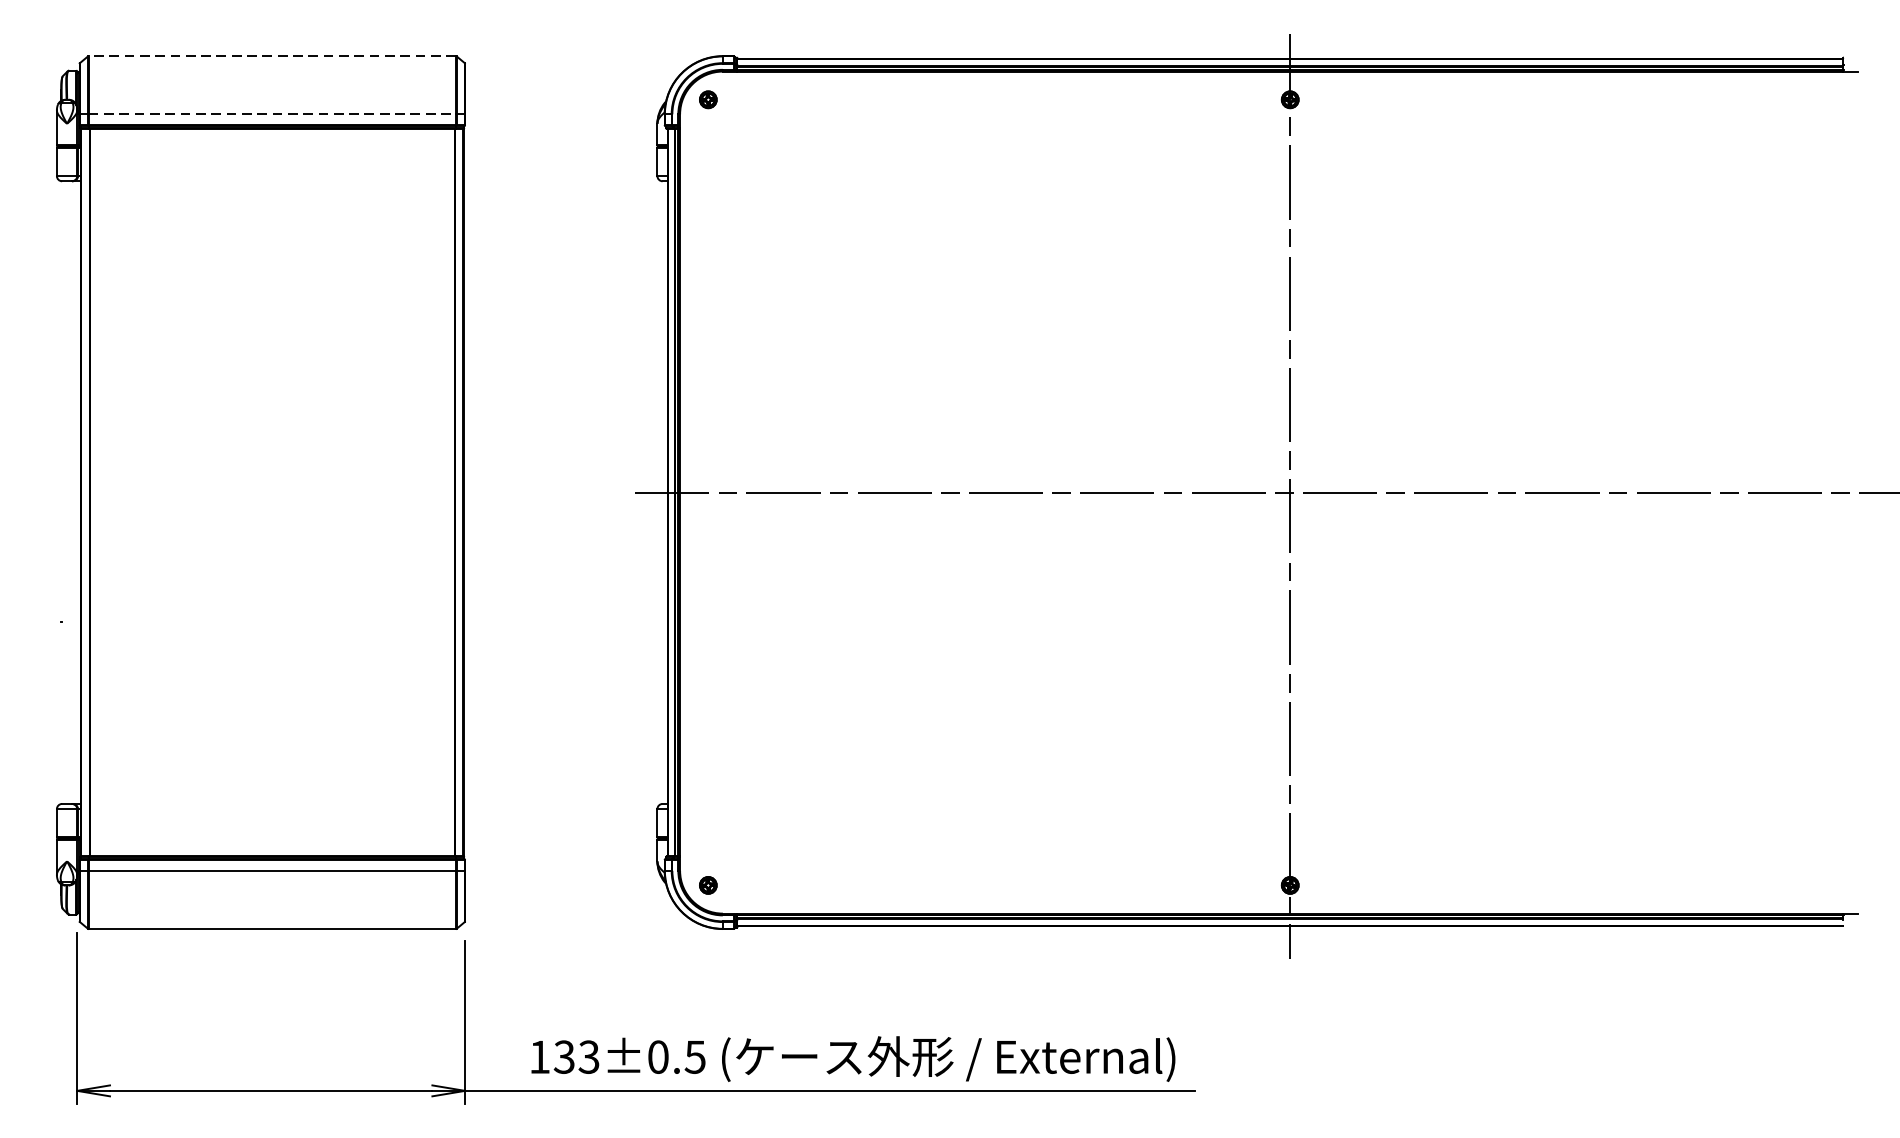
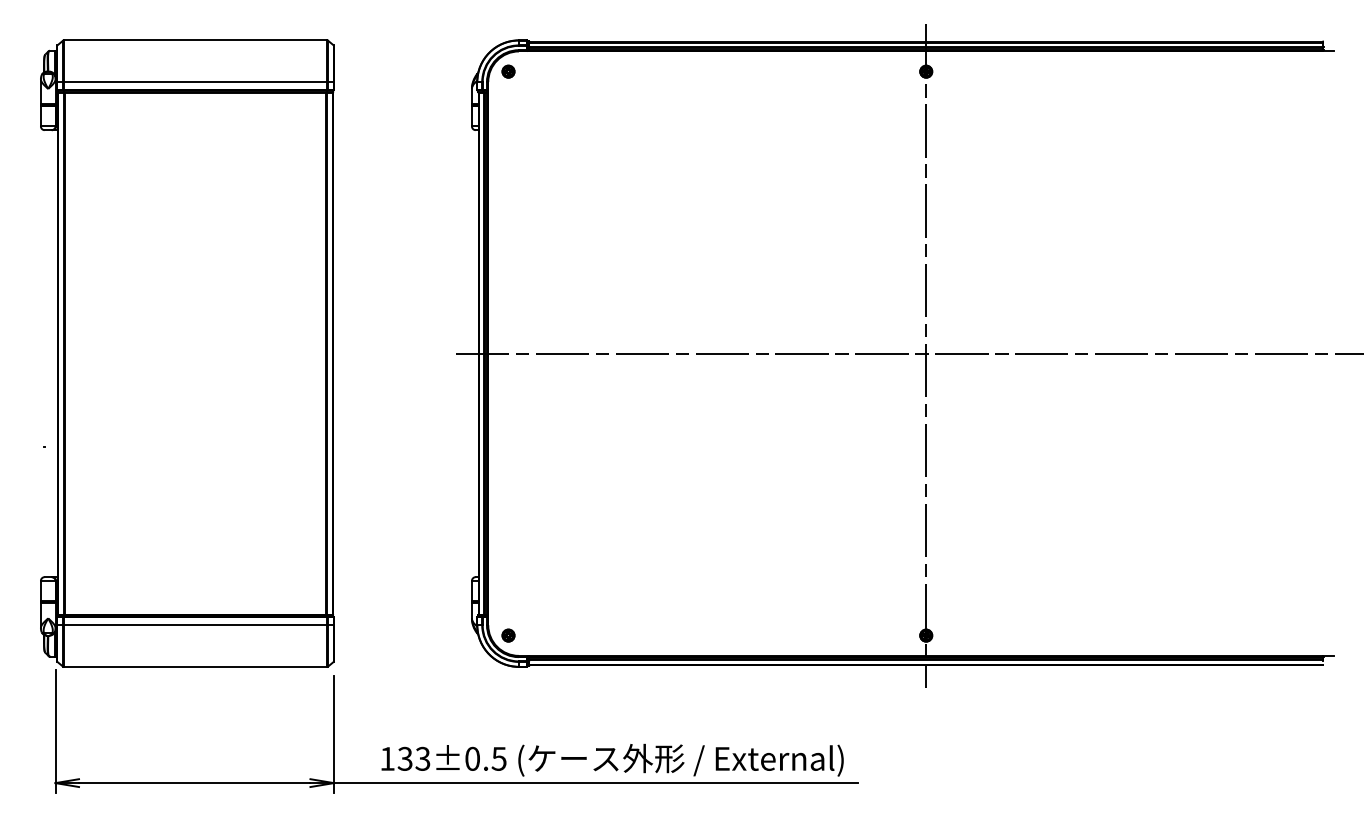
line: (272, 56) -> (195, 40), dashed -> solid
line: (272, 114) -> (195, 82), dashed -> solid

